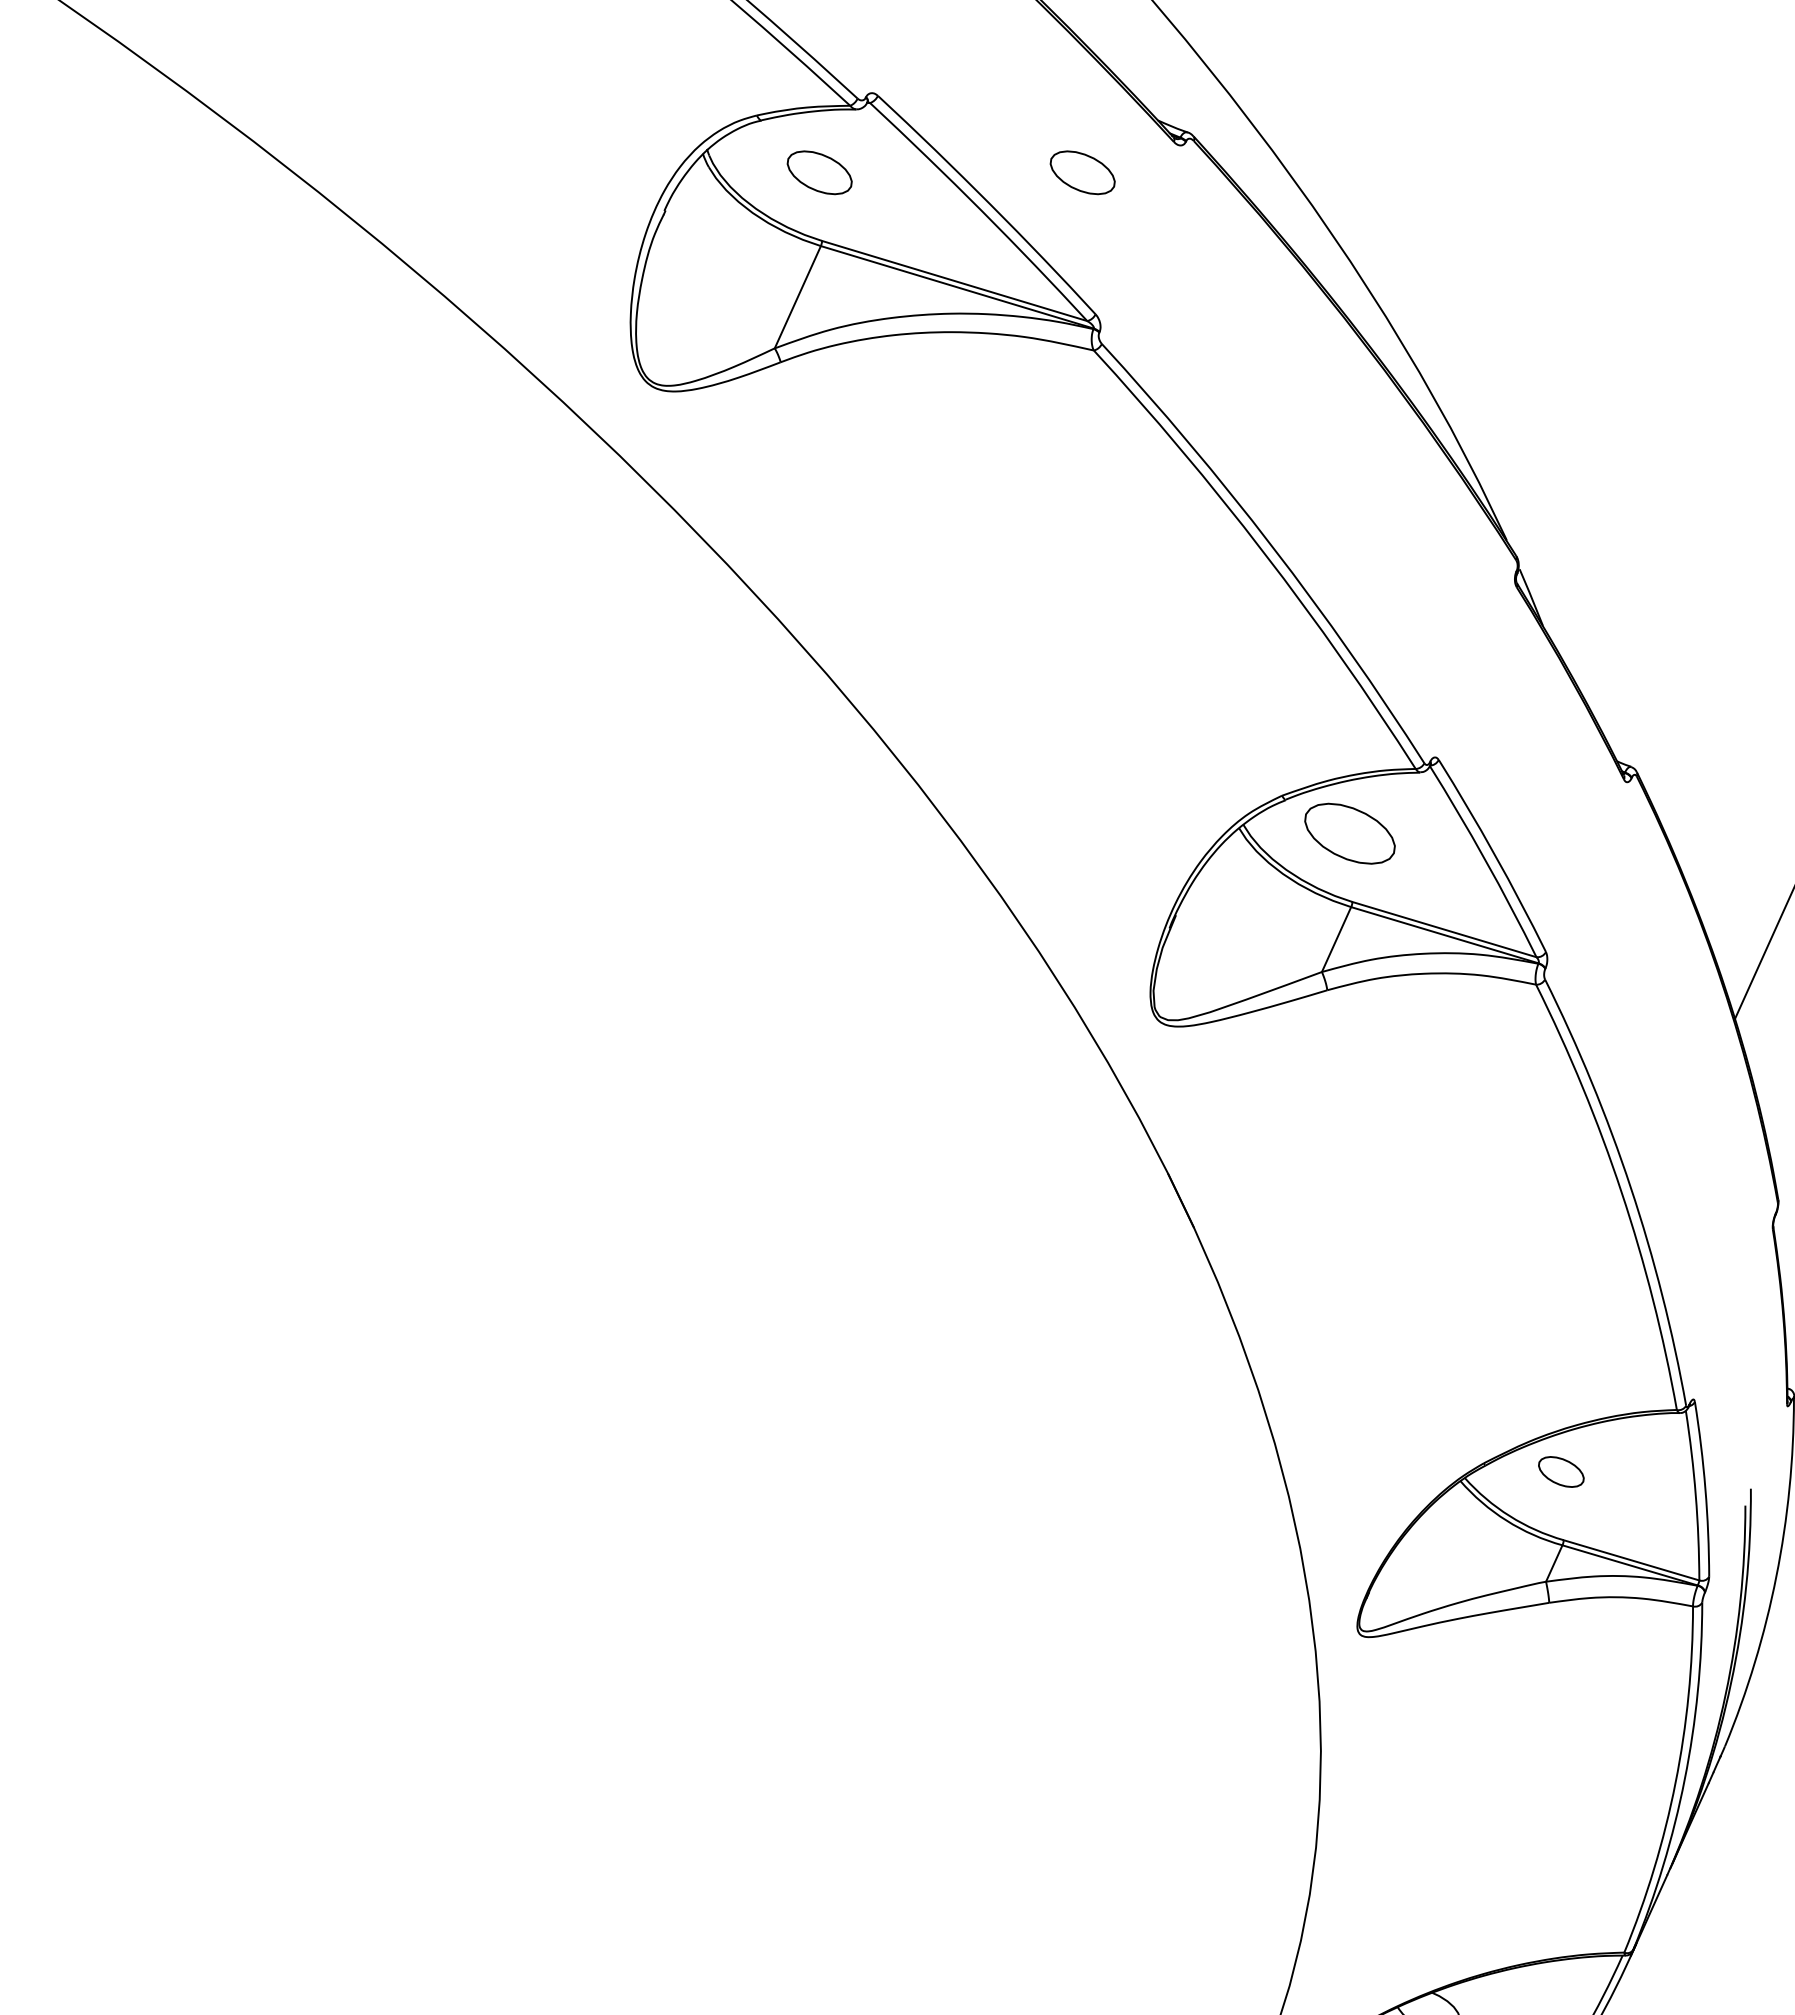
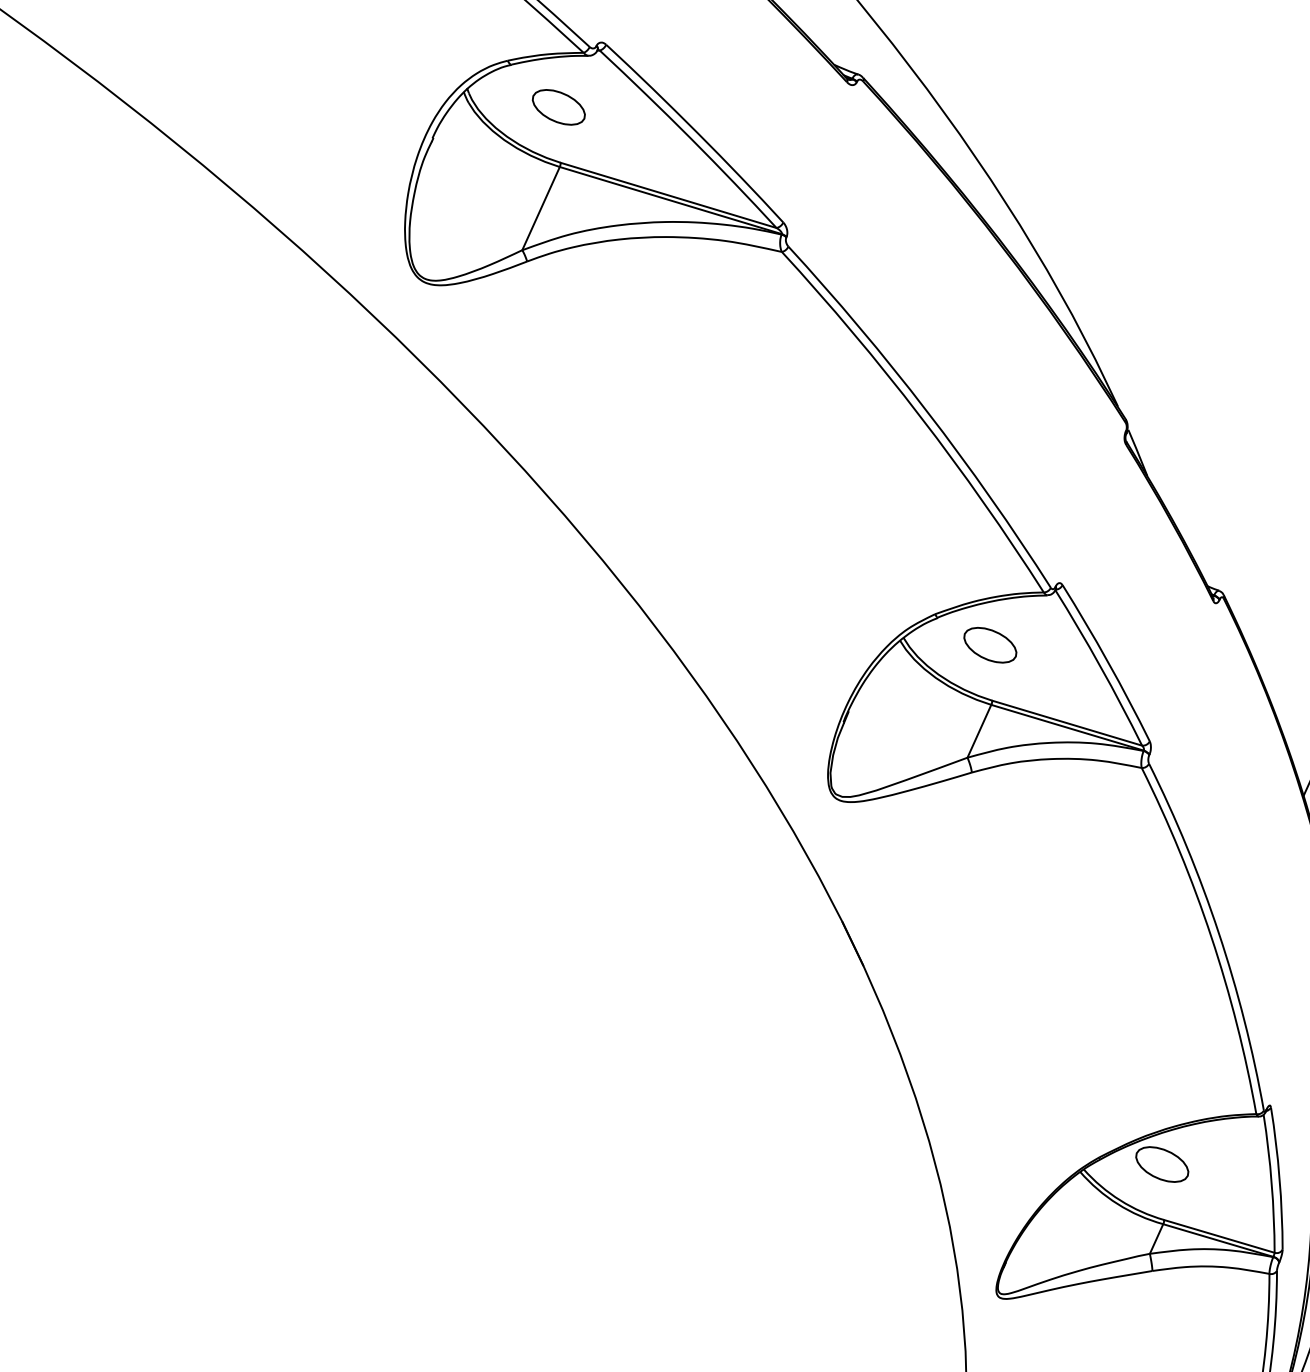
part: (1082, 172) -> (772, 107), removed
part: (1349, 833) -> (989, 644), size x0.71
part: (1561, 1471) -> (1162, 1164), size x1.43

